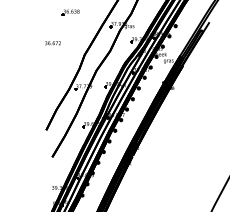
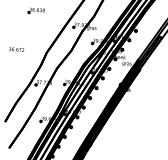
text: (52, 43) -> (16, 49), moved

